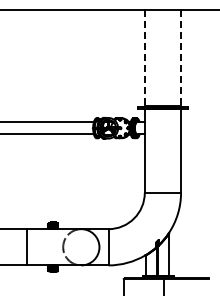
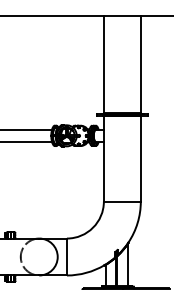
line: (144, 58) -> (103, 64), dashed -> solid
line: (181, 58) -> (141, 64), dashed -> solid

